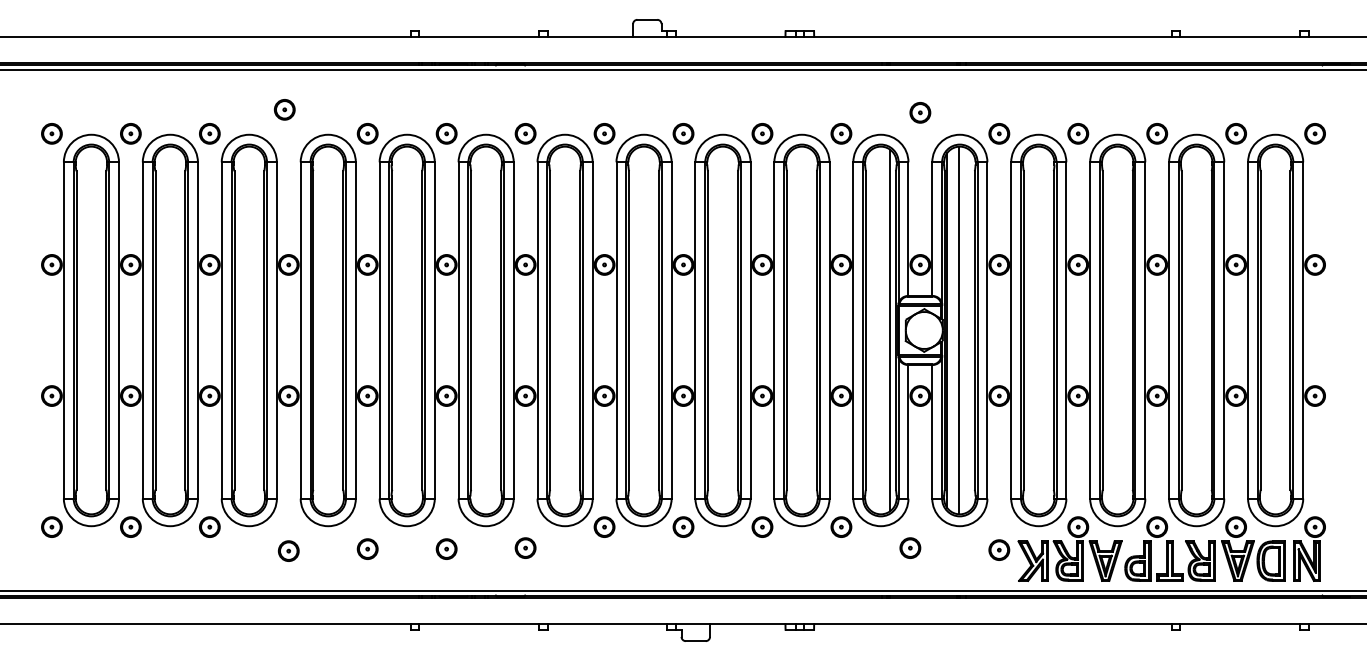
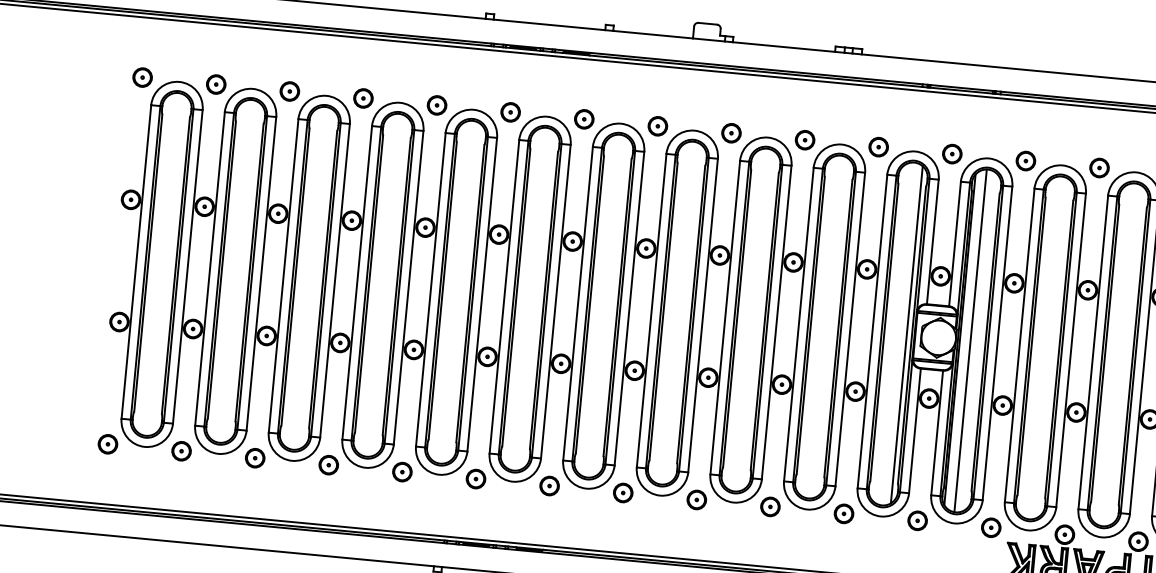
part: (284, 109) -> (363, 98), moved
part: (920, 112) -> (952, 153), moved
part: (525, 547) -> (549, 485), moved
part: (910, 547) -> (917, 520), moved
part: (367, 548) -> (402, 471), moved
part: (446, 548) -> (475, 478), moved
part: (999, 549) -> (991, 527), moved
part: (288, 550) -> (328, 464), moved

